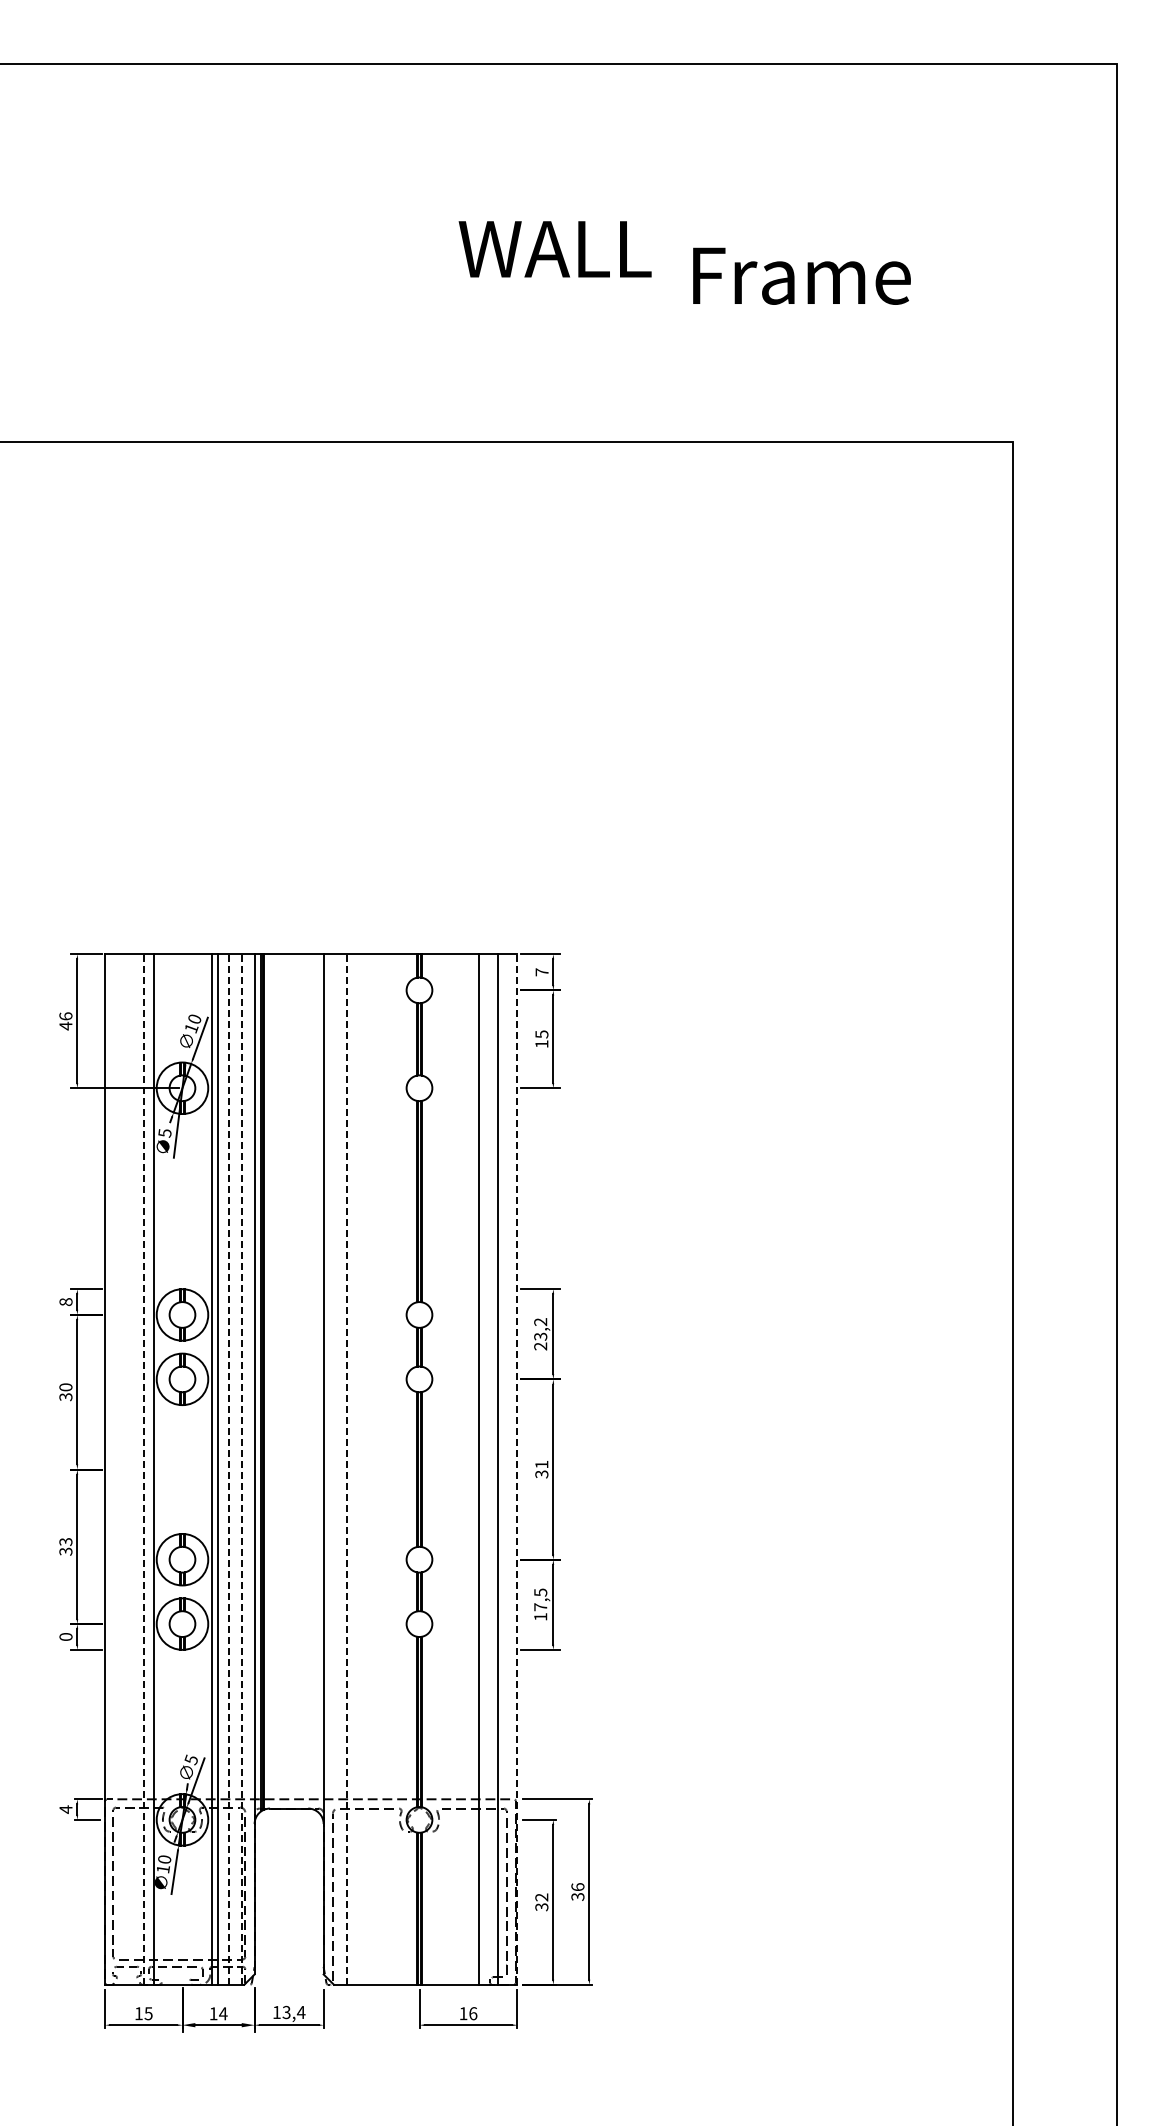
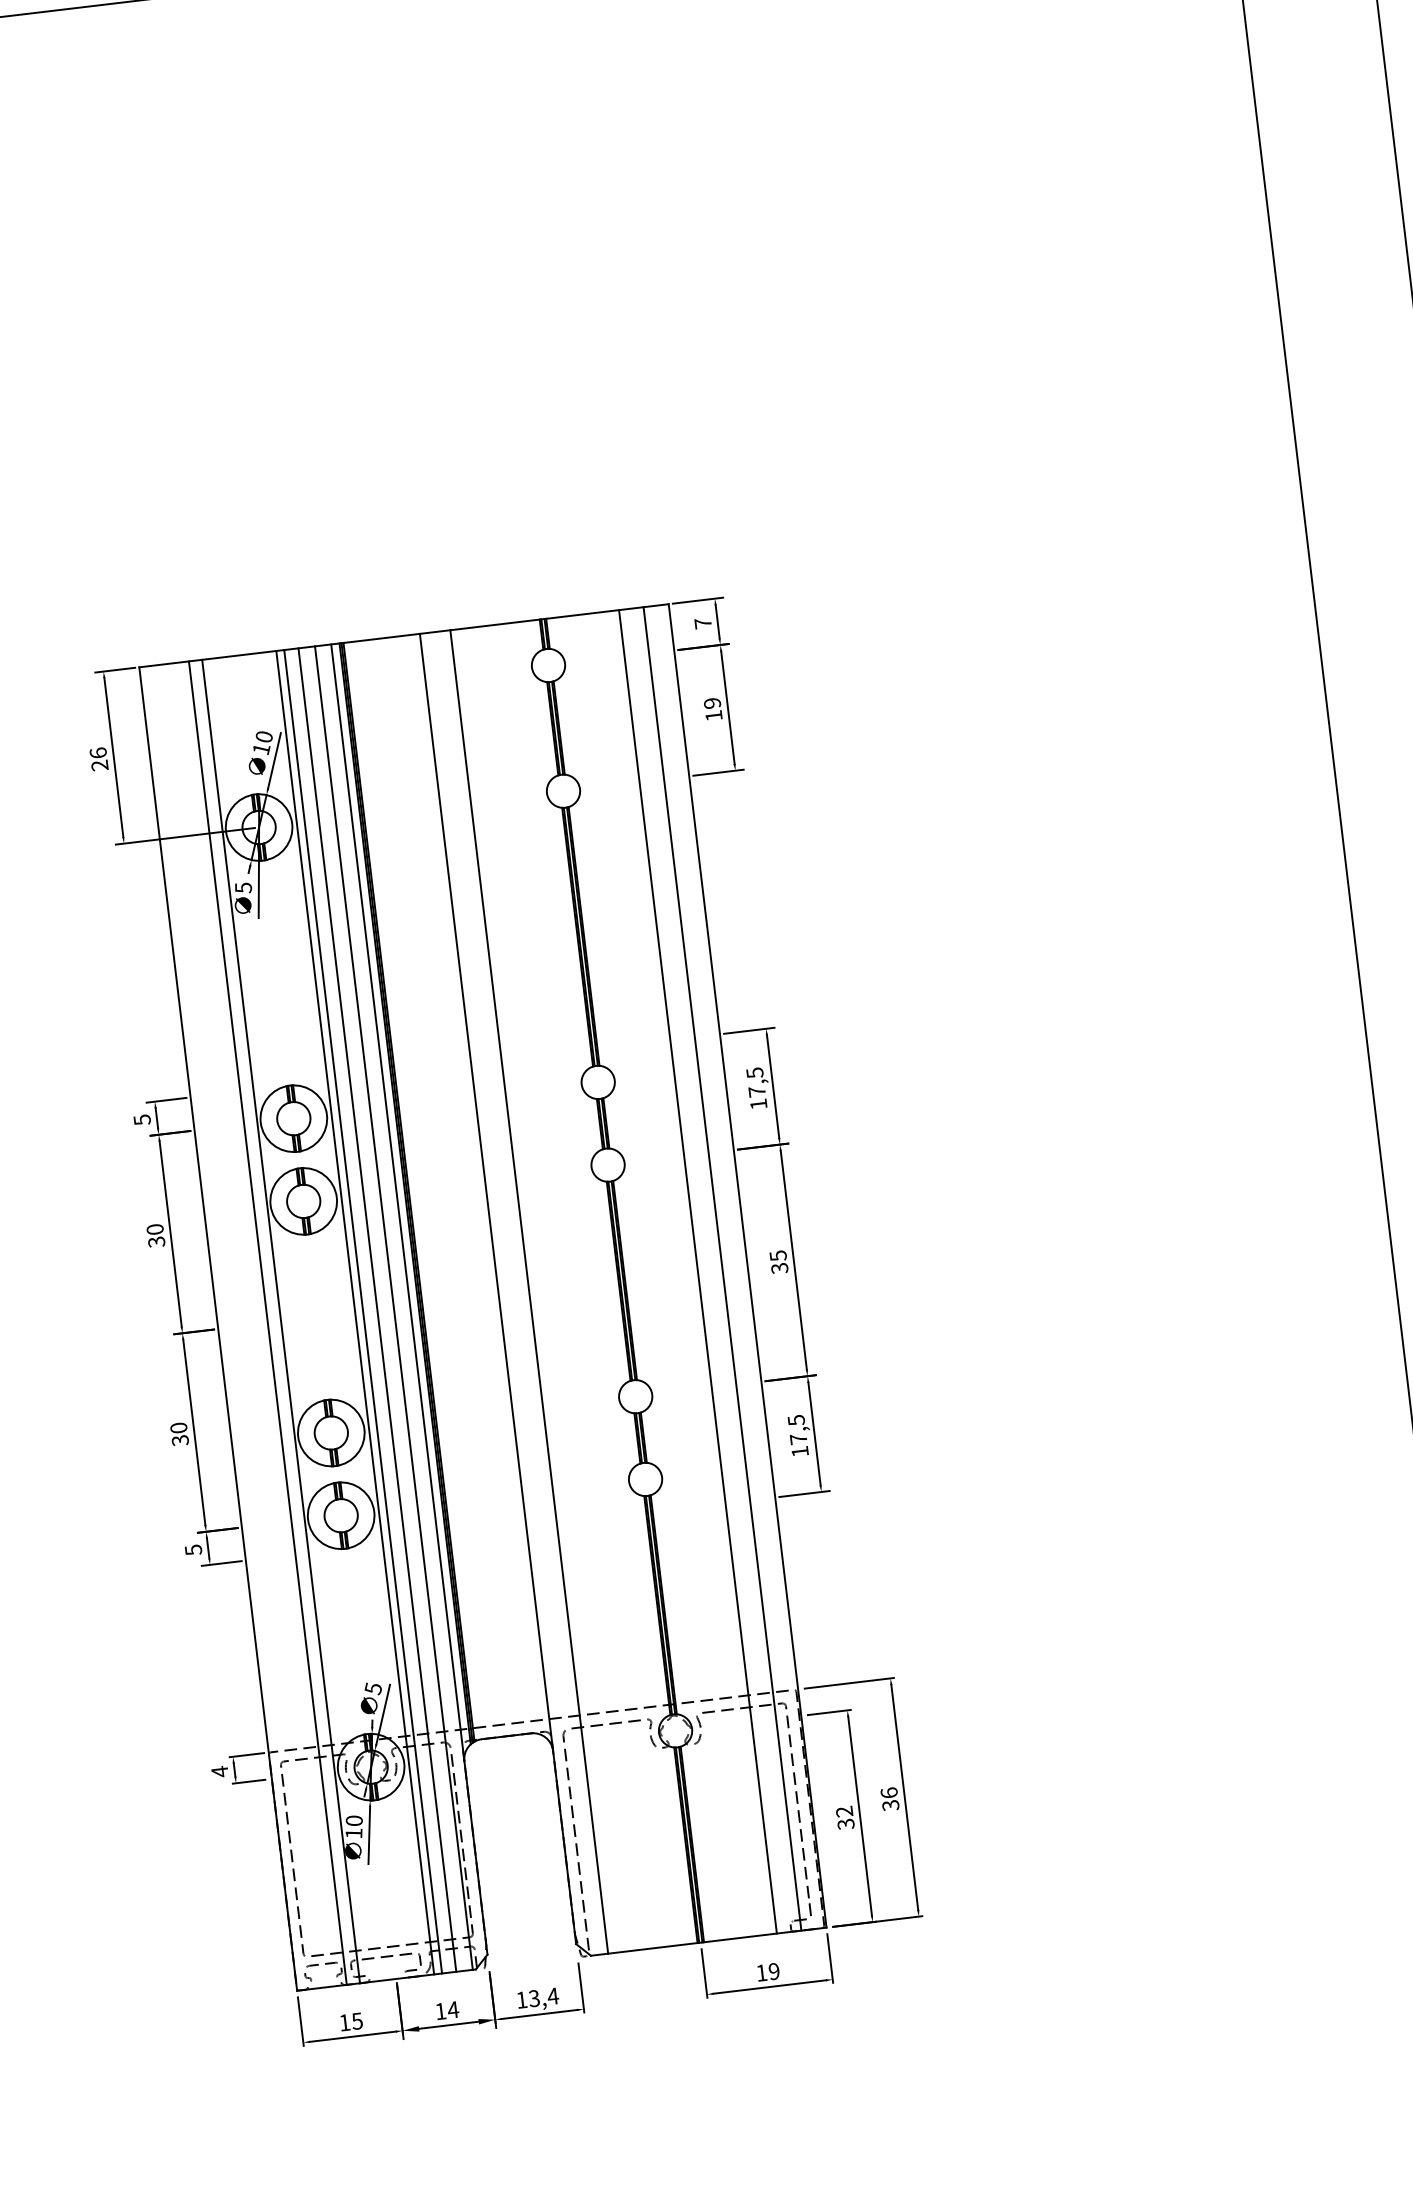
text: (65, 1025) -> (99, 764), 46 -> 26
text: (541, 1034) -> (711, 703), 15 -> 19
text: (65, 1302) -> (141, 1120), 8 -> 5
text: (540, 1334) -> (756, 1088), 23,2 -> 17,5
text: (541, 1464) -> (777, 1255), 31 -> 35
line: (143, 1469) -> (267, 1323), dashed -> solid
line: (229, 1469) -> (377, 1309), dashed -> solid
line: (241, 1469) -> (393, 1308), dashed -> solid
line: (347, 1469) -> (529, 1291), dashed -> solid
line: (517, 1469) -> (747, 1265), dashed -> solid
text: (65, 1541) -> (178, 1427), 33 -> 30
text: (65, 1636) -> (192, 1549), 0 -> 5
text: (473, 2013) -> (774, 1971), 16 -> 19

